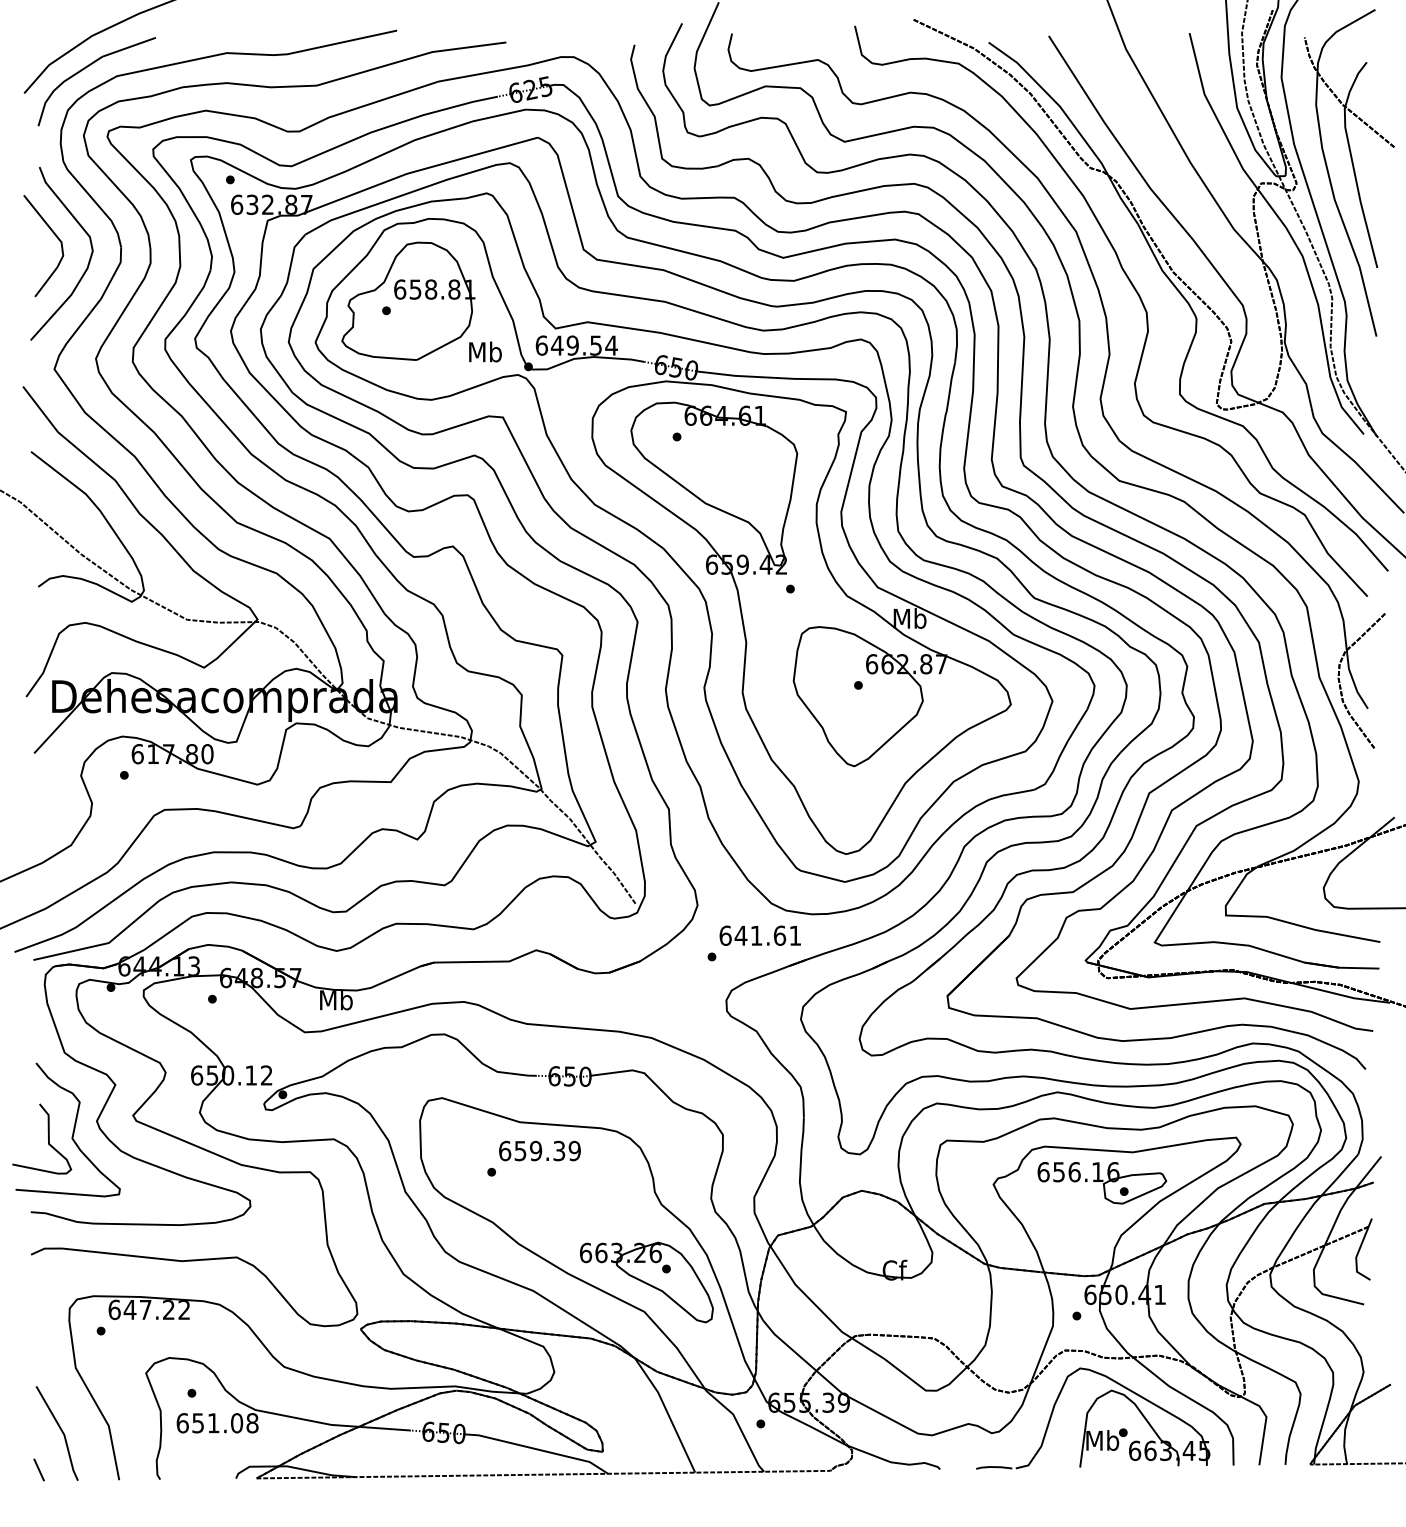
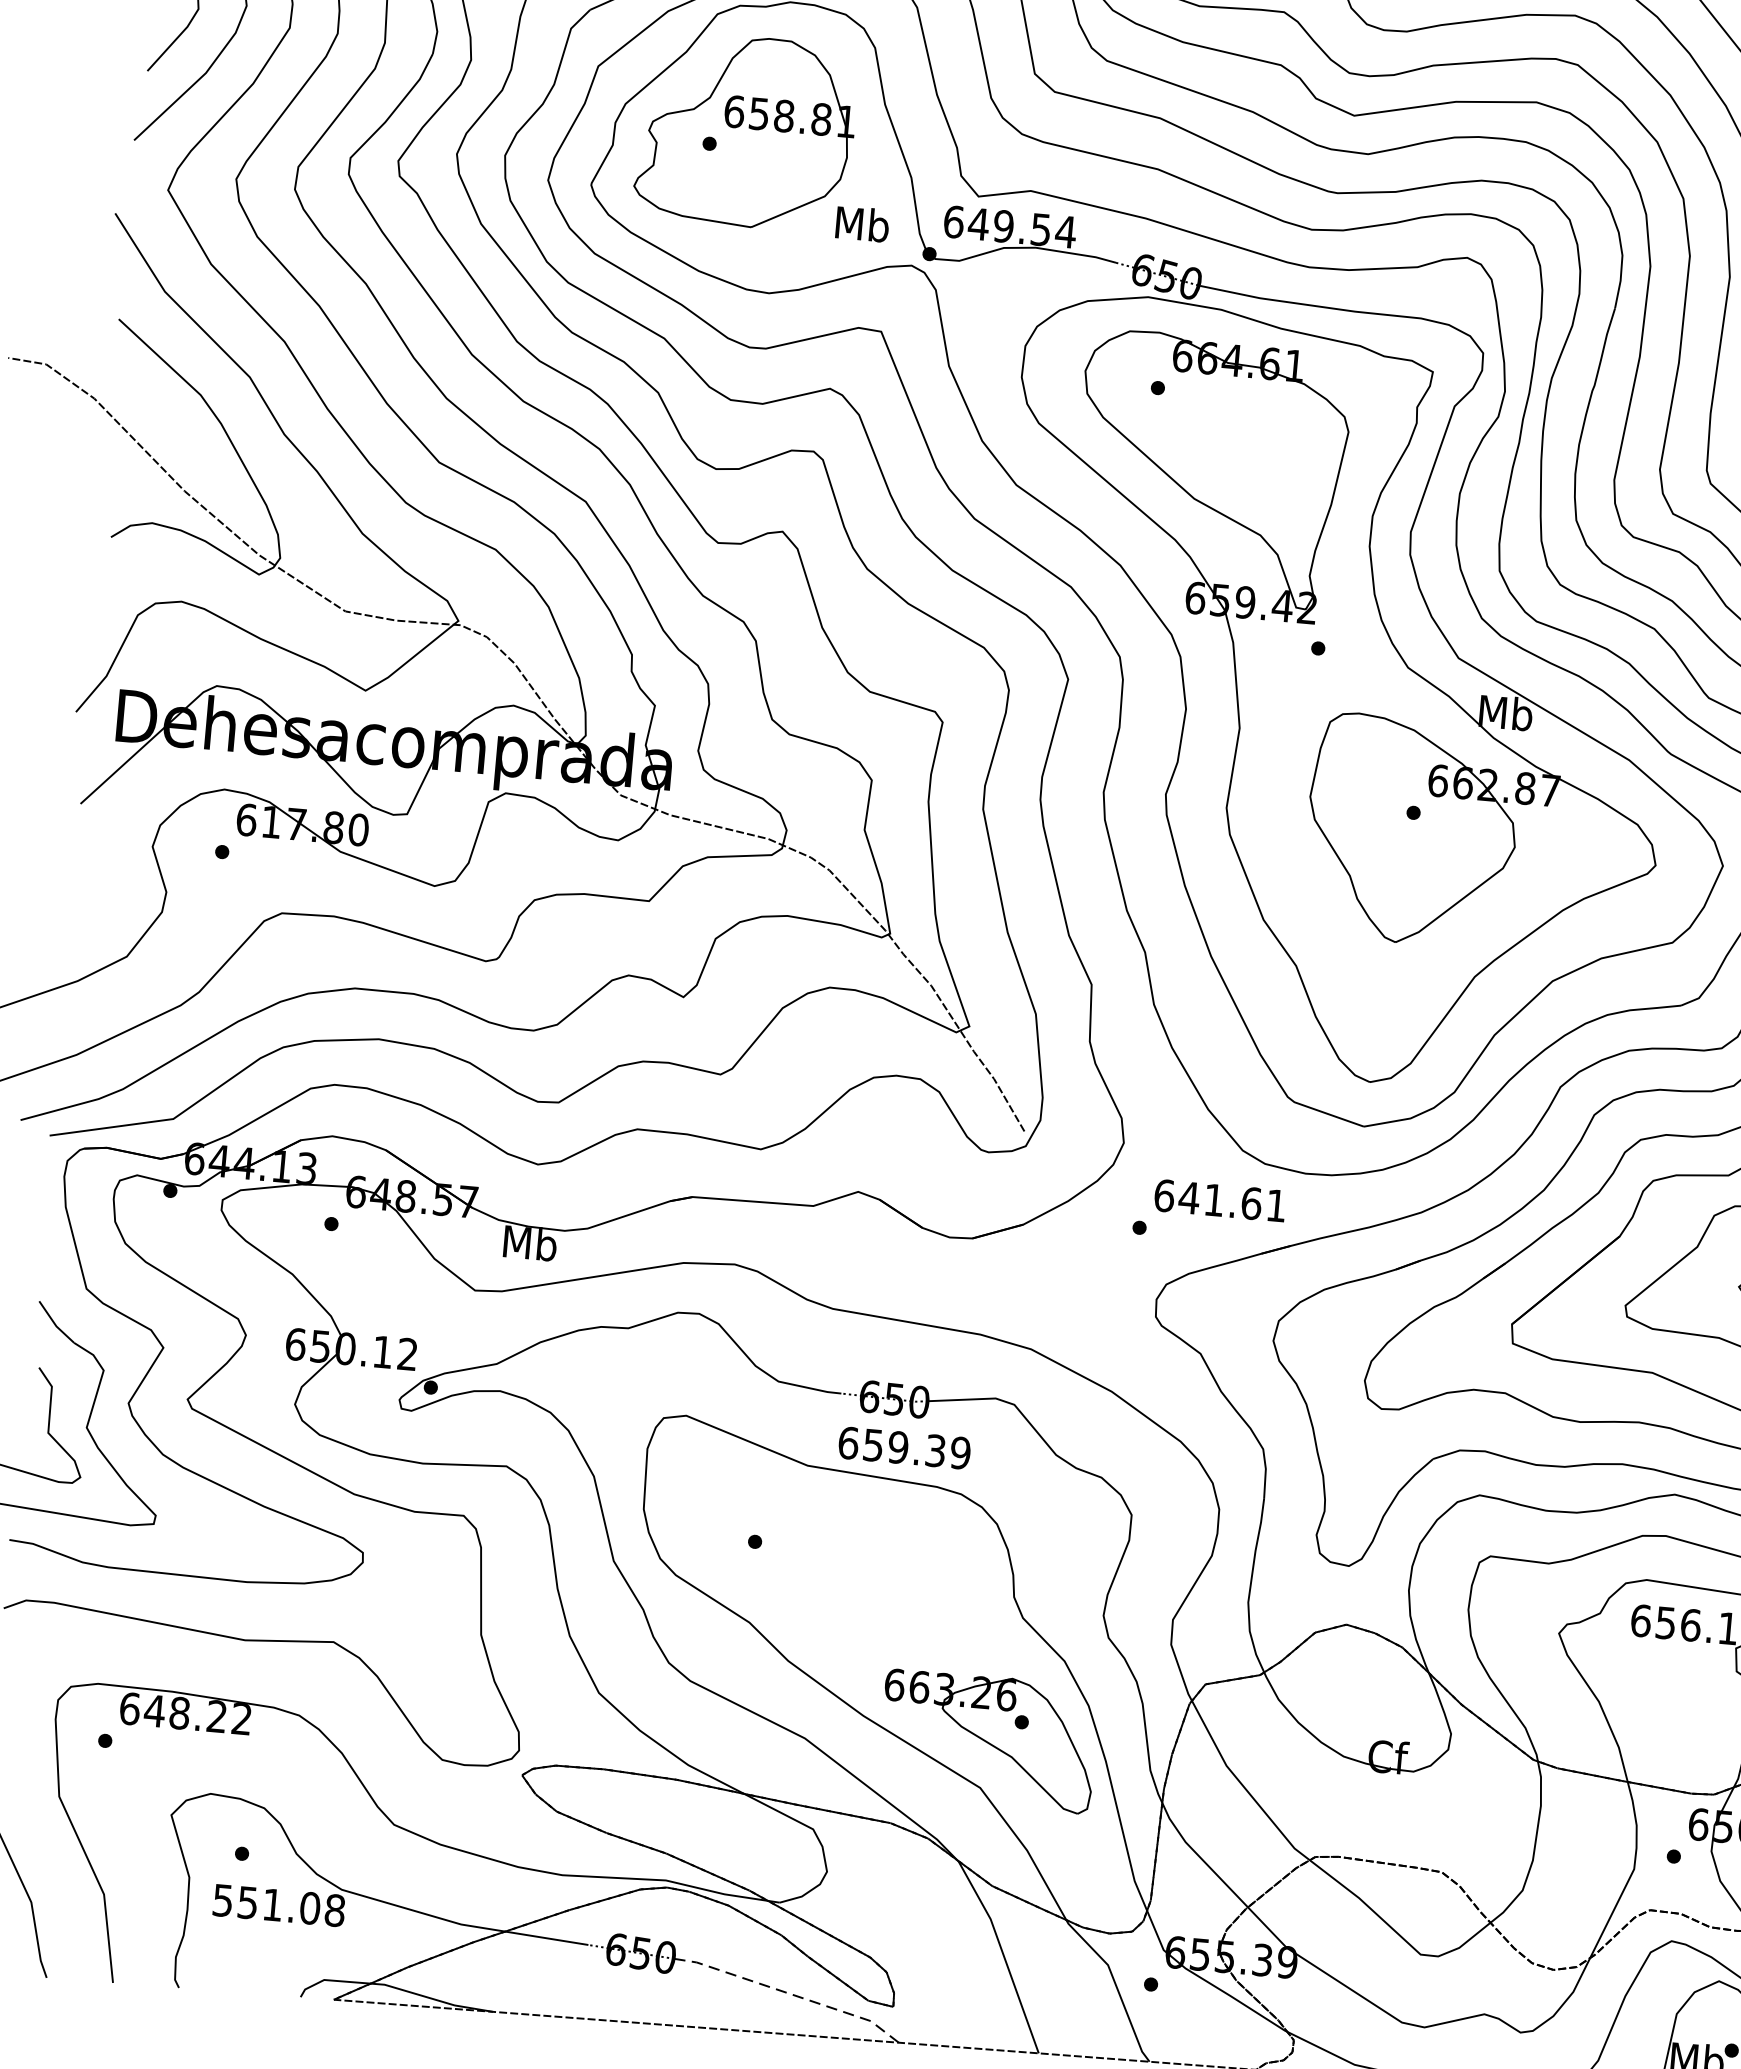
text: (539, 1150) -> (903, 1447), moved
text: (145, 1309) -> (179, 1712), 647.22 -> 648.22
text: (182, 1423) -> (222, 1900), 651.08 -> 551.08
line: (538, 1449) -> (790, 1993), solid -> dashed

